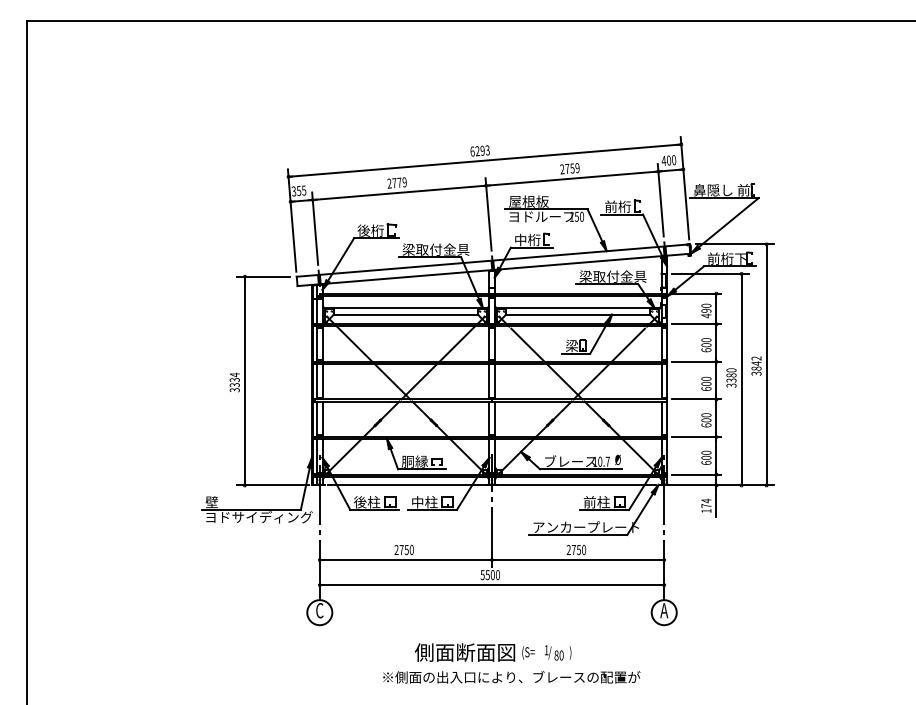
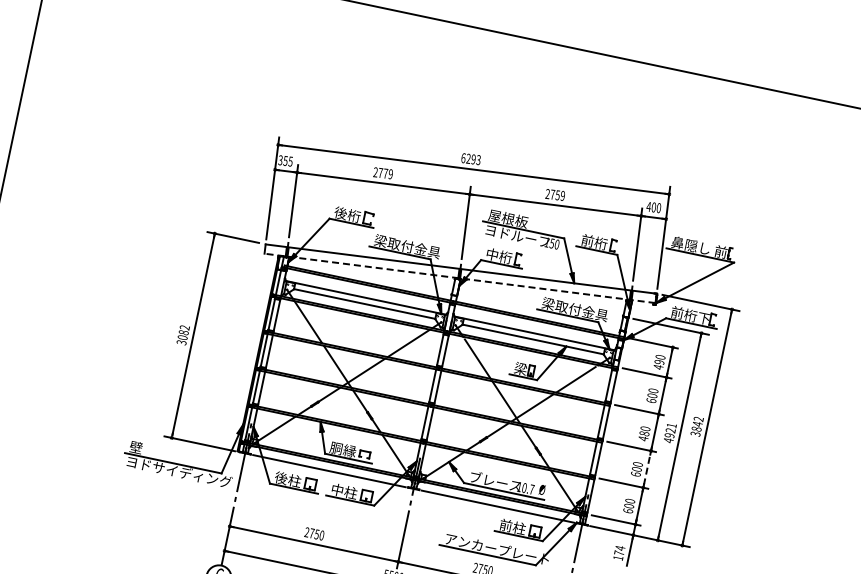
line: (493, 269) -> (459, 277), solid -> dashed
text: (731, 377) -> (670, 432), 3380 -> 4921
text: (234, 379) -> (183, 332), 3334 -> 3082
text: (706, 386) -> (643, 436), 600 -> 480
line: (716, 417) -> (647, 468), solid -> dashed

